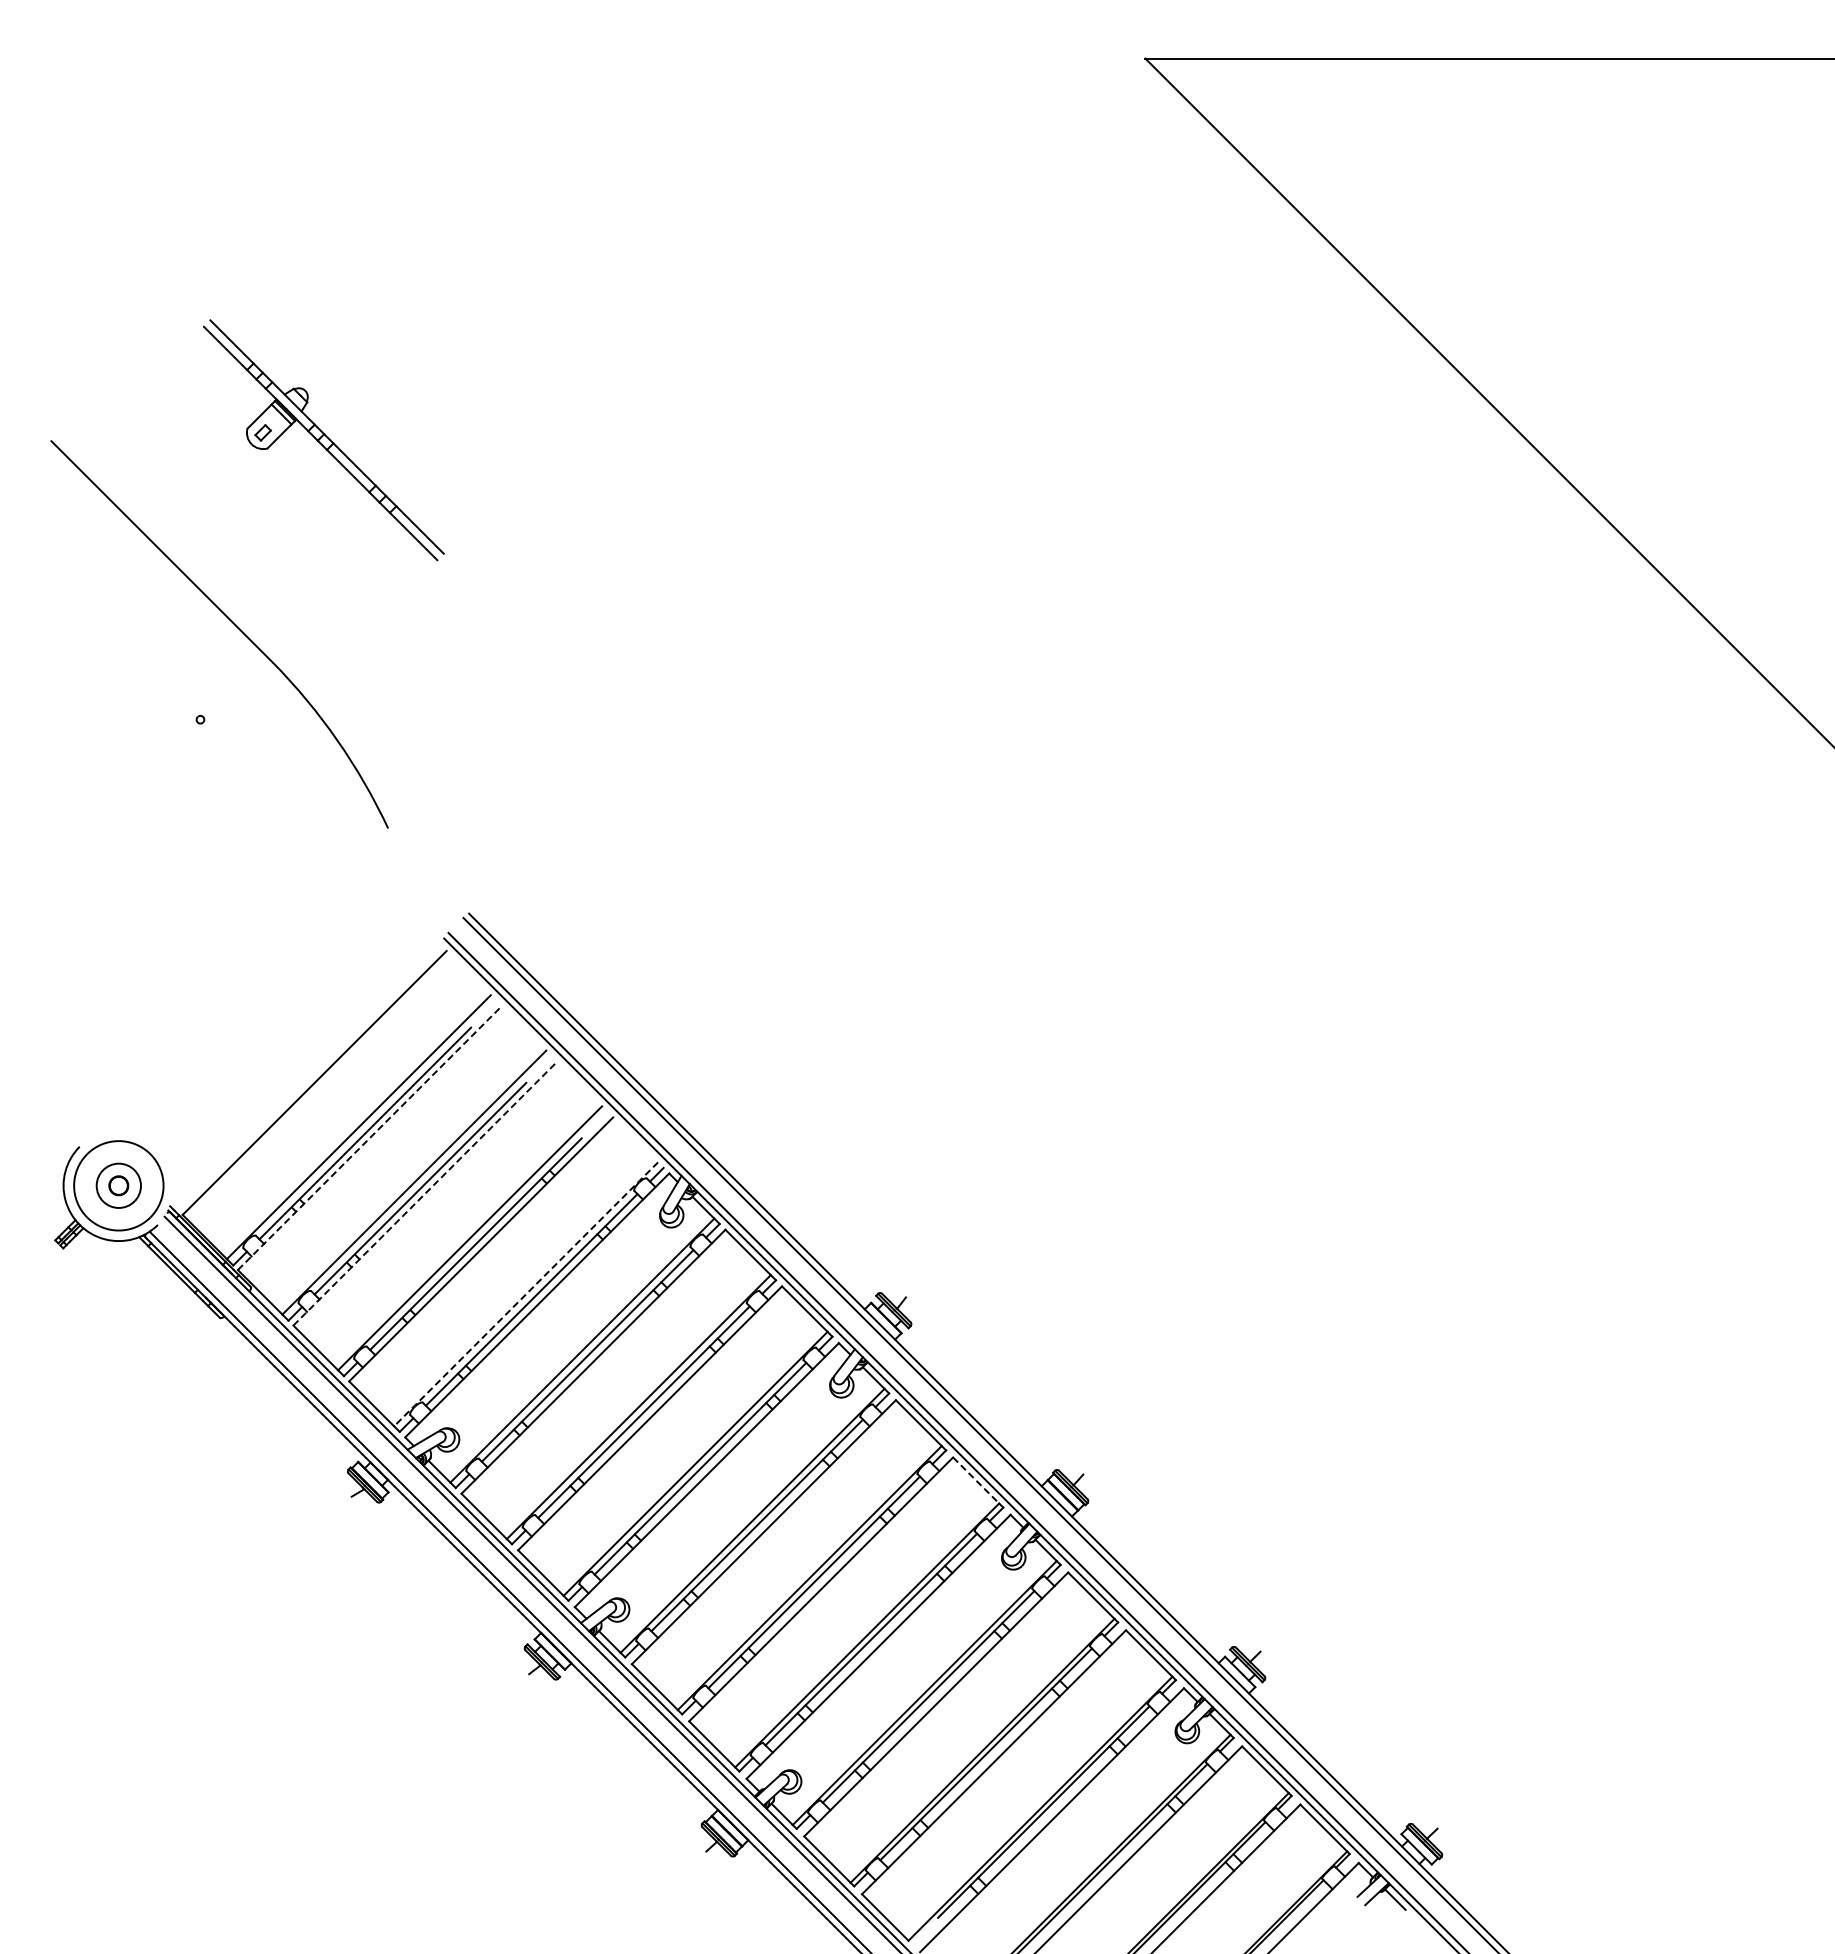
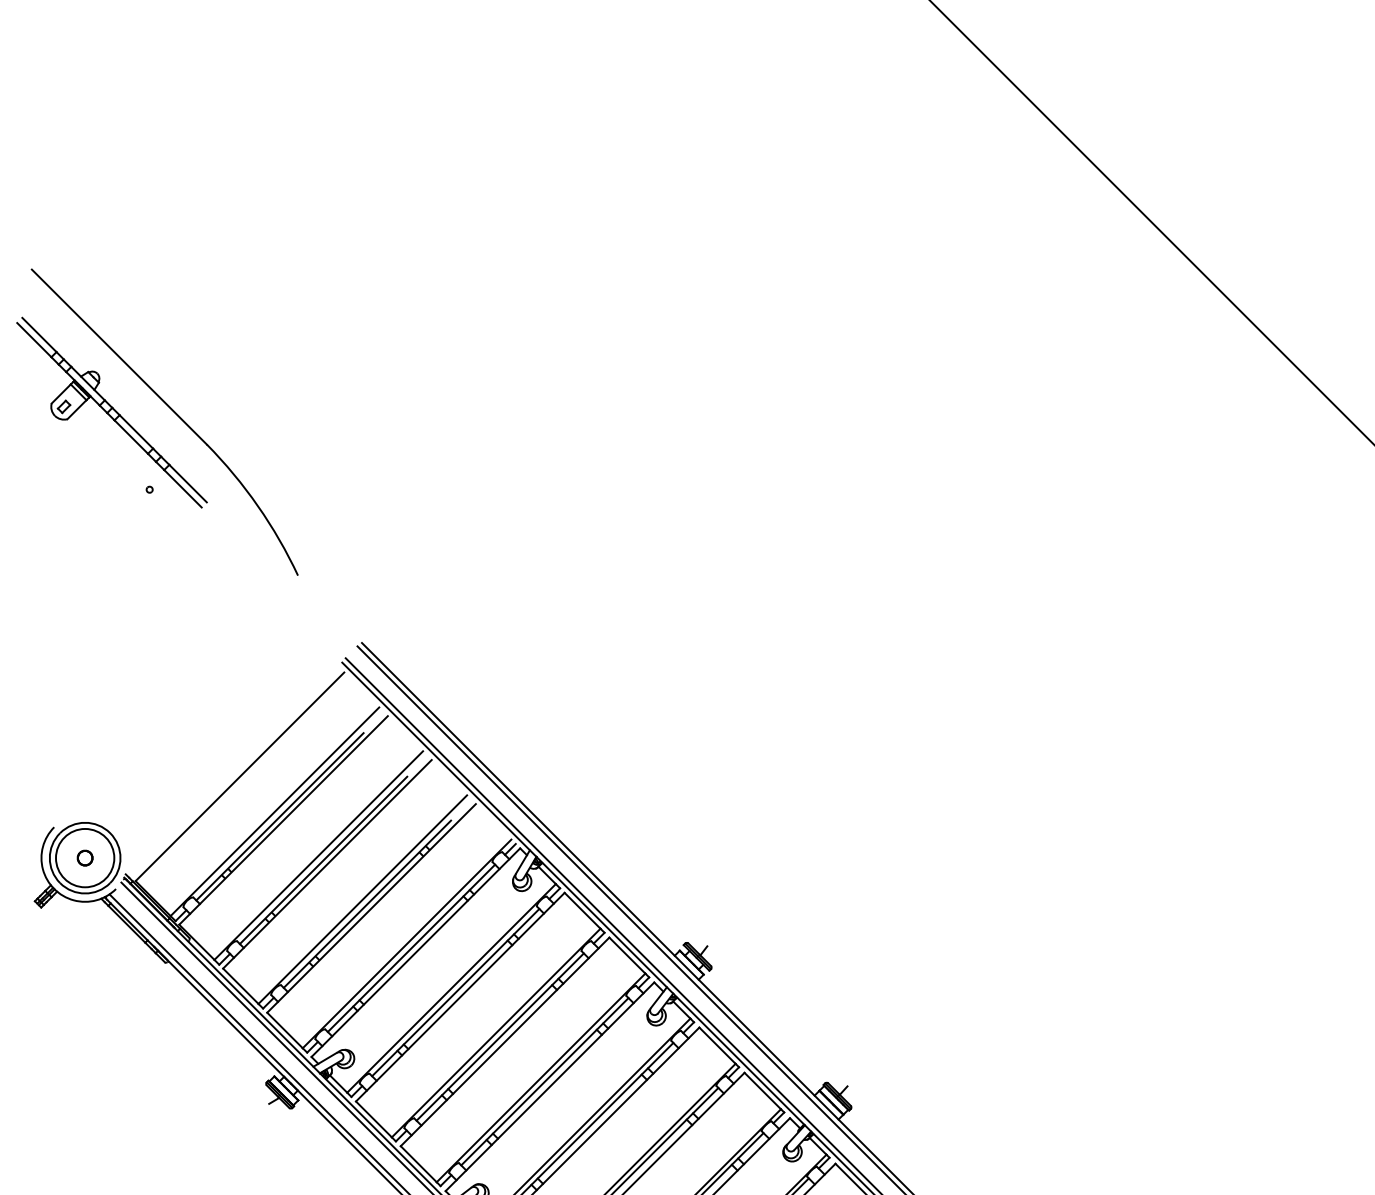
part: (323, 440) -> (111, 412), moved
line: (369, 1138) -> (283, 820), dashed -> solid
circle: (118, 1185) -> (84, 857), size x1.67
line: (425, 1193) -> (327, 864), dashed -> solid
line: (526, 1294) -> (407, 944), dashed -> solid
line: (976, 1480) -> (763, 1091), dashed -> solid

